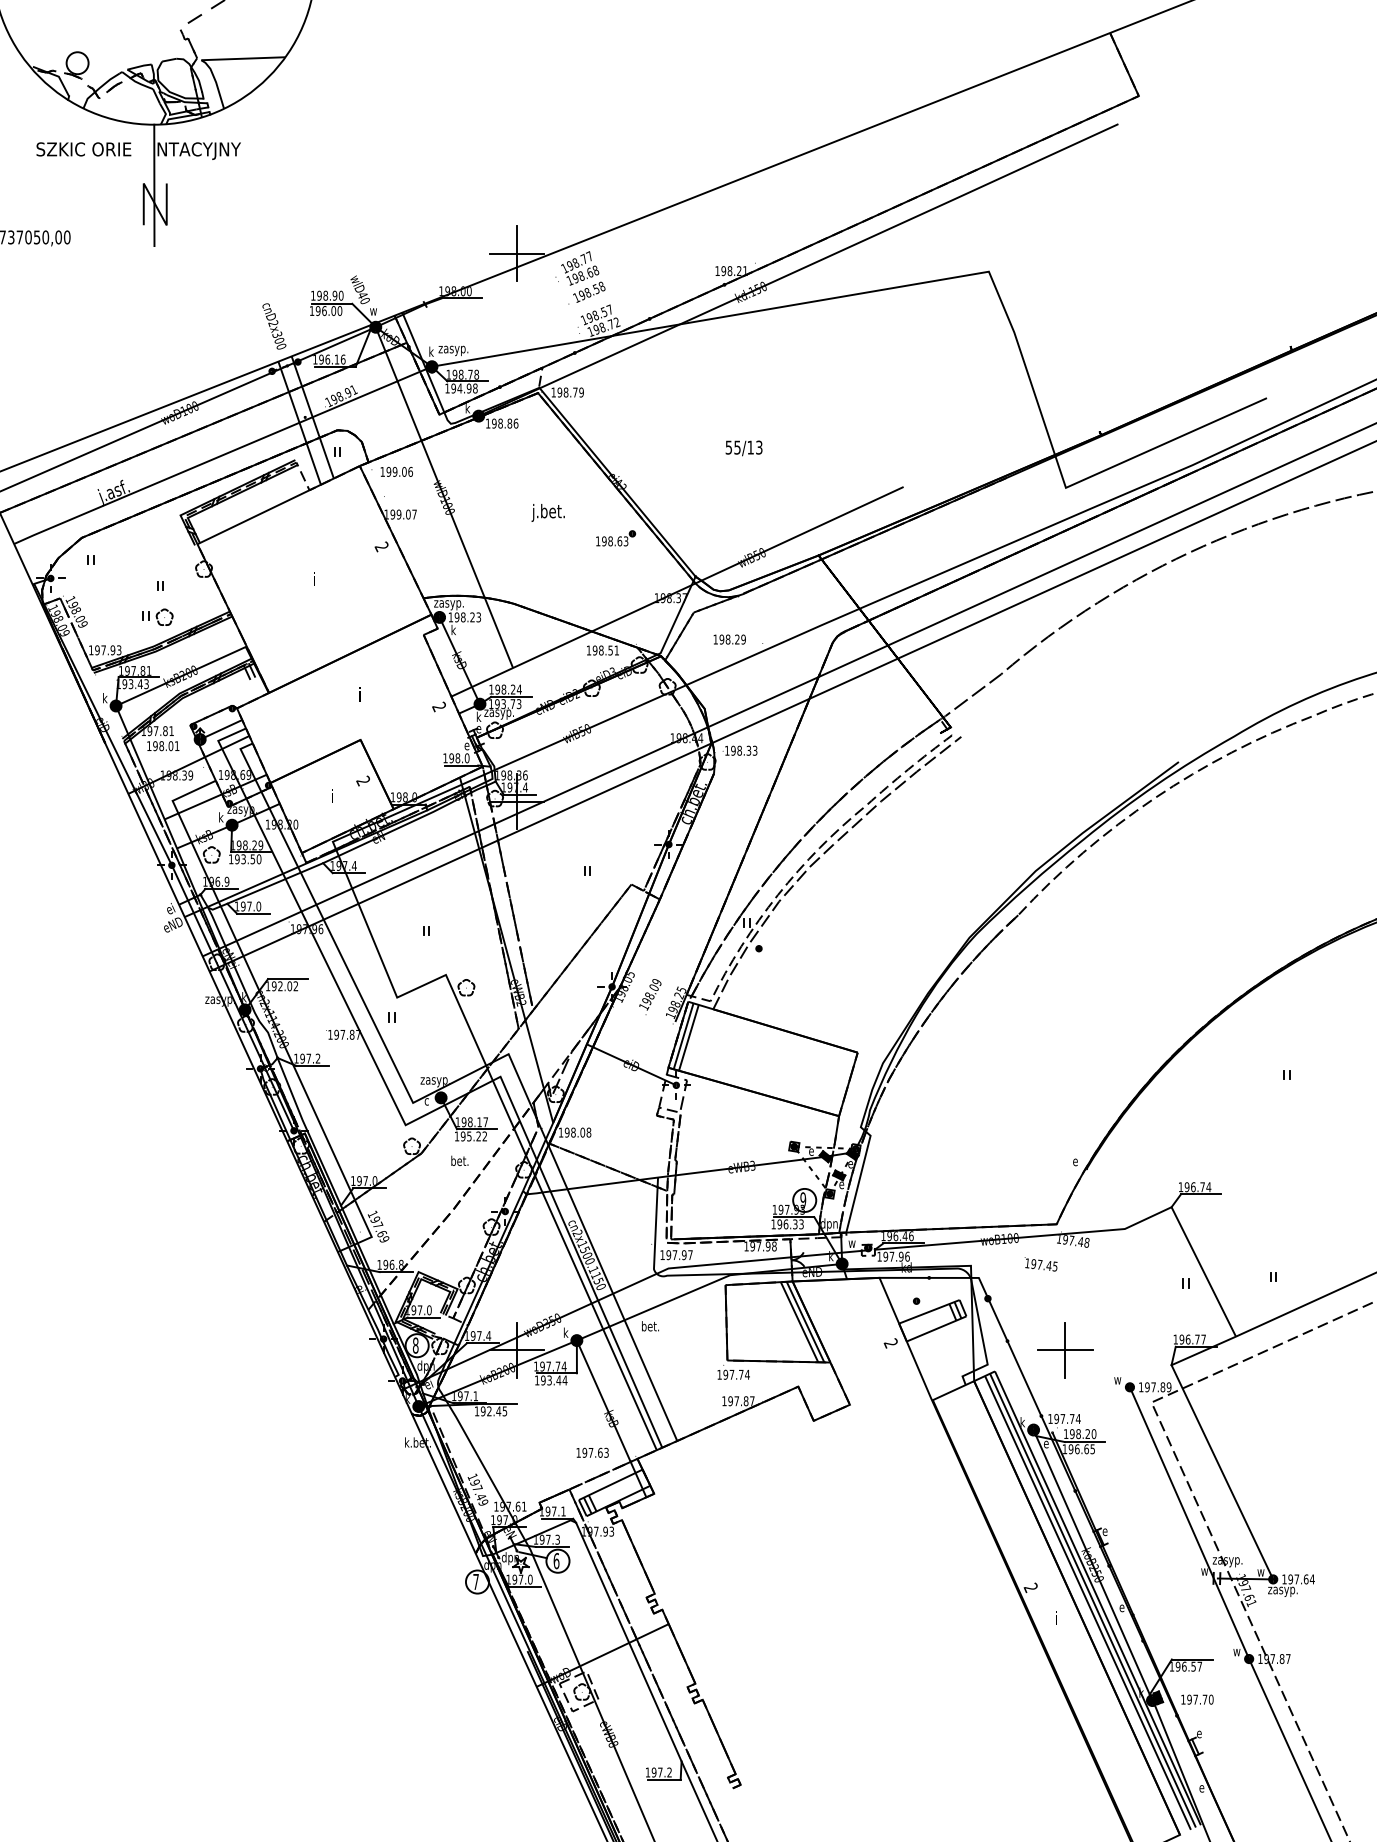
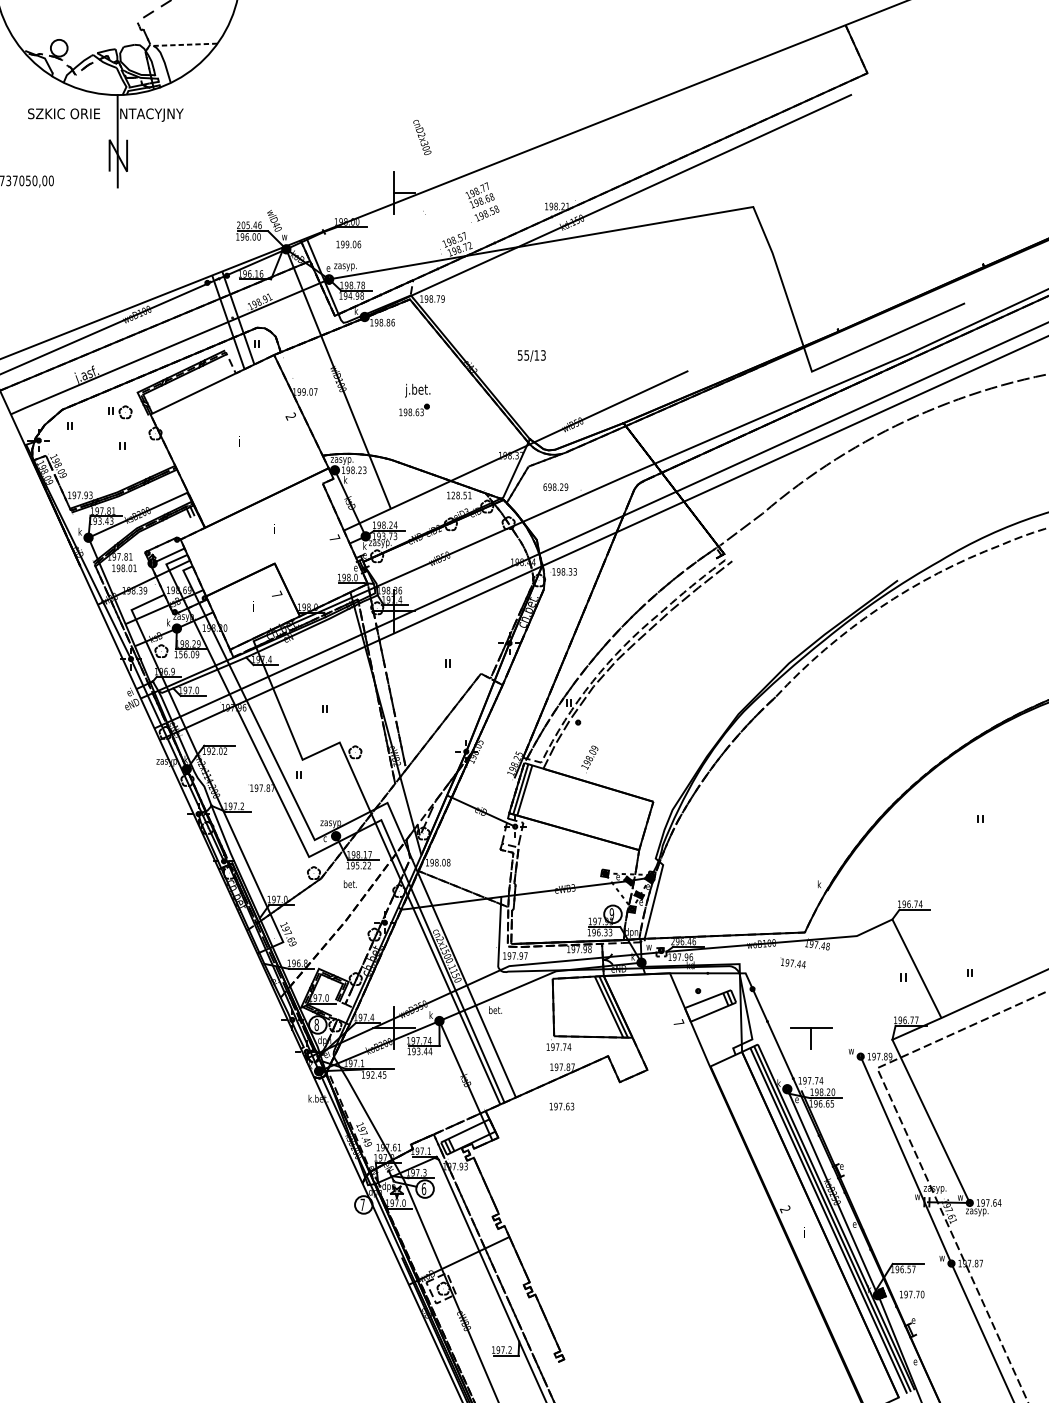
line: (243, 58) -> (185, 44), solid -> dashed
line: (503, 253) -> (383, 193), removed
text: (583, 277) -> (482, 202), moved
text: (327, 295) -> (249, 225), 198.90 -> 205.46
text: (274, 326) -> (422, 137), moved
text: (430, 351) -> (328, 267), k -> e
text: (743, 448) -> (531, 356), moved
text: (396, 471) -> (348, 244), moved
part: (616, 538) -> (414, 410), moved
part: (157, 616) -> (120, 411), moved
text: (715, 639) -> (545, 487), 198.29 -> 698.29
text: (594, 650) -> (452, 495), 198.51 -> 128.51
text: (439, 706) -> (334, 538), 2 -> 7
text: (363, 780) -> (276, 594), 2 -> 7
text: (248, 859) -> (189, 654), 193.50 -> 156.09
text: (650, 996) -> (589, 759), moved
text: (1075, 1161) -> (819, 884), e -> k
text: (883, 1236) -> (673, 941), 196.46 -> 296.46
text: (1054, 1266) -> (803, 964), 197.45 -> 197.44
line: (1065, 1336) -> (811, 1017), removed
text: (890, 1343) -> (678, 1023), 2 -> 7
text: (592, 1452) -> (561, 1106), moved

